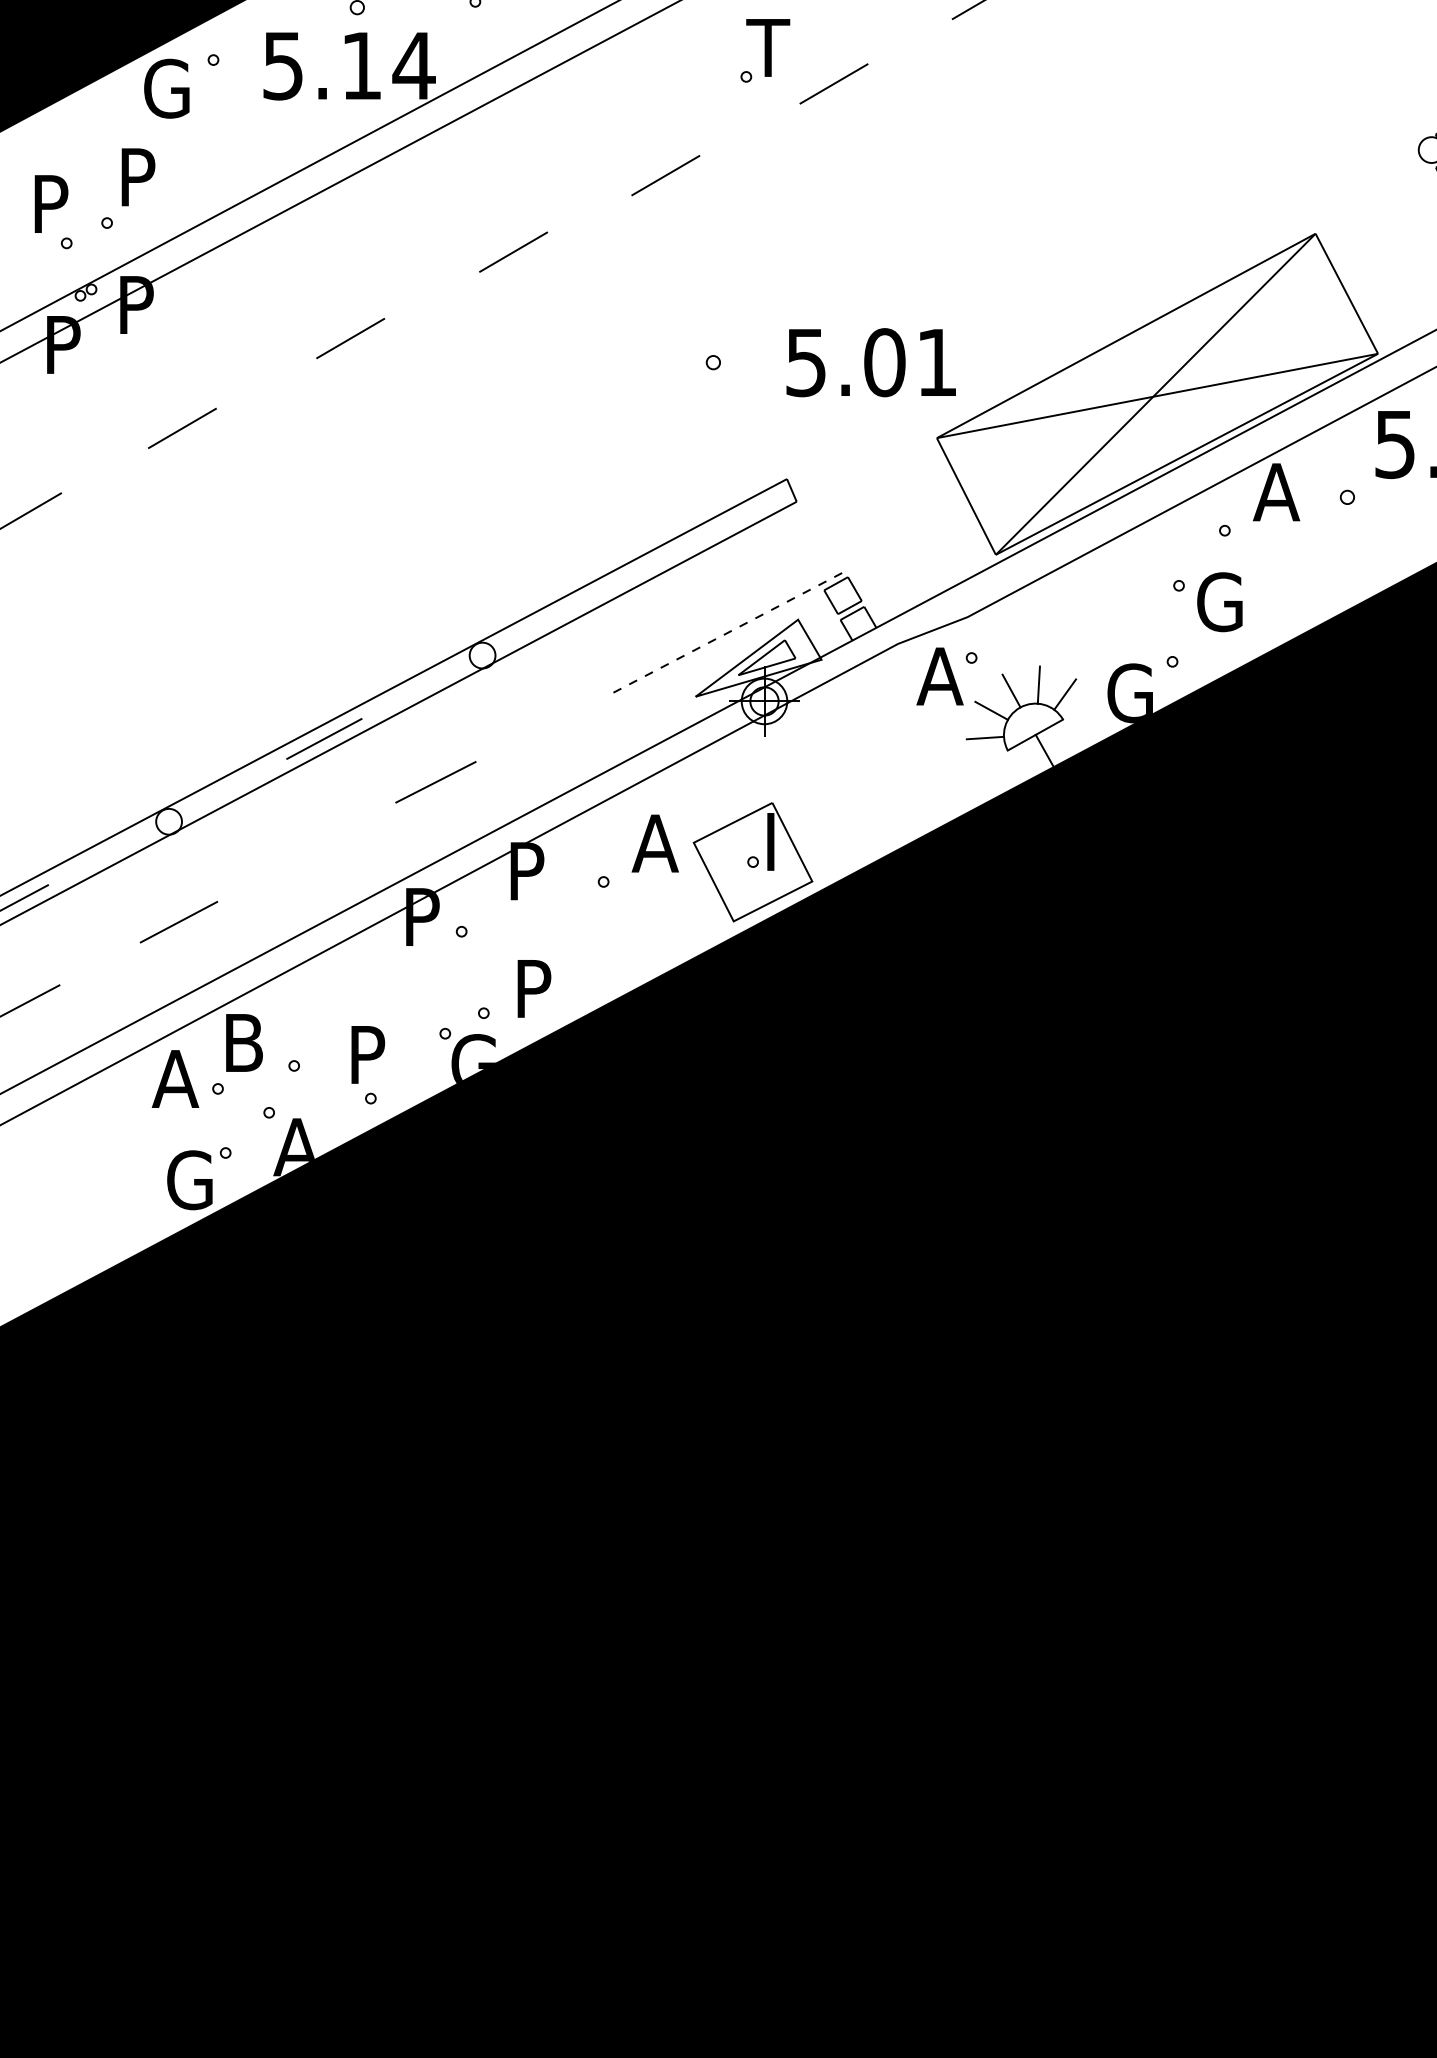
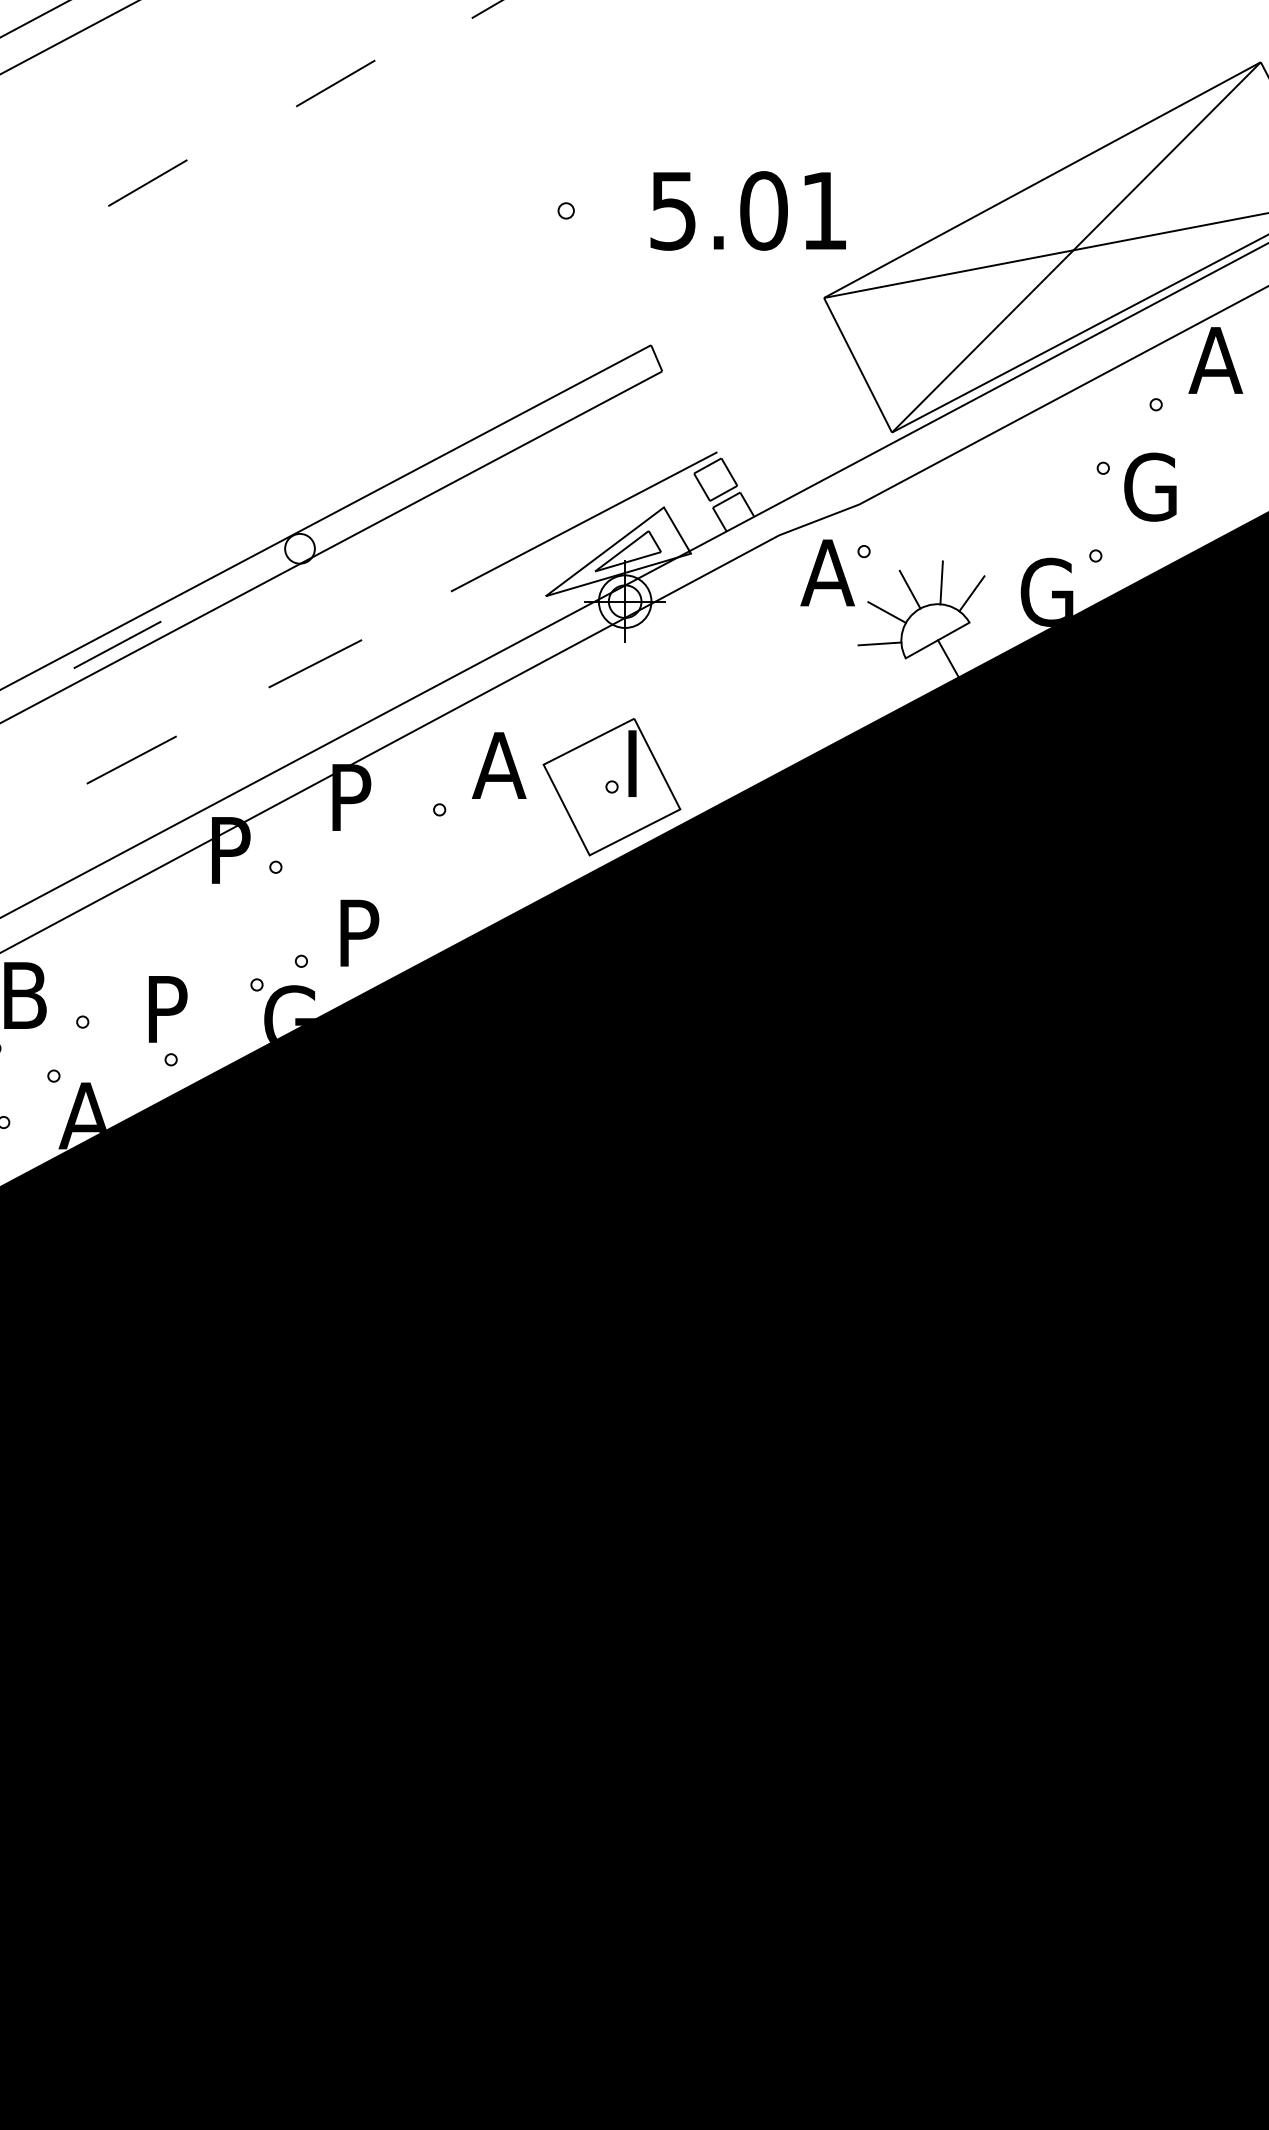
line: (729, 632) -> (584, 522), dashed -> solid
line: (435, 782) -> (314, 664), moved
line: (336, 838) -> (131, 759), added

